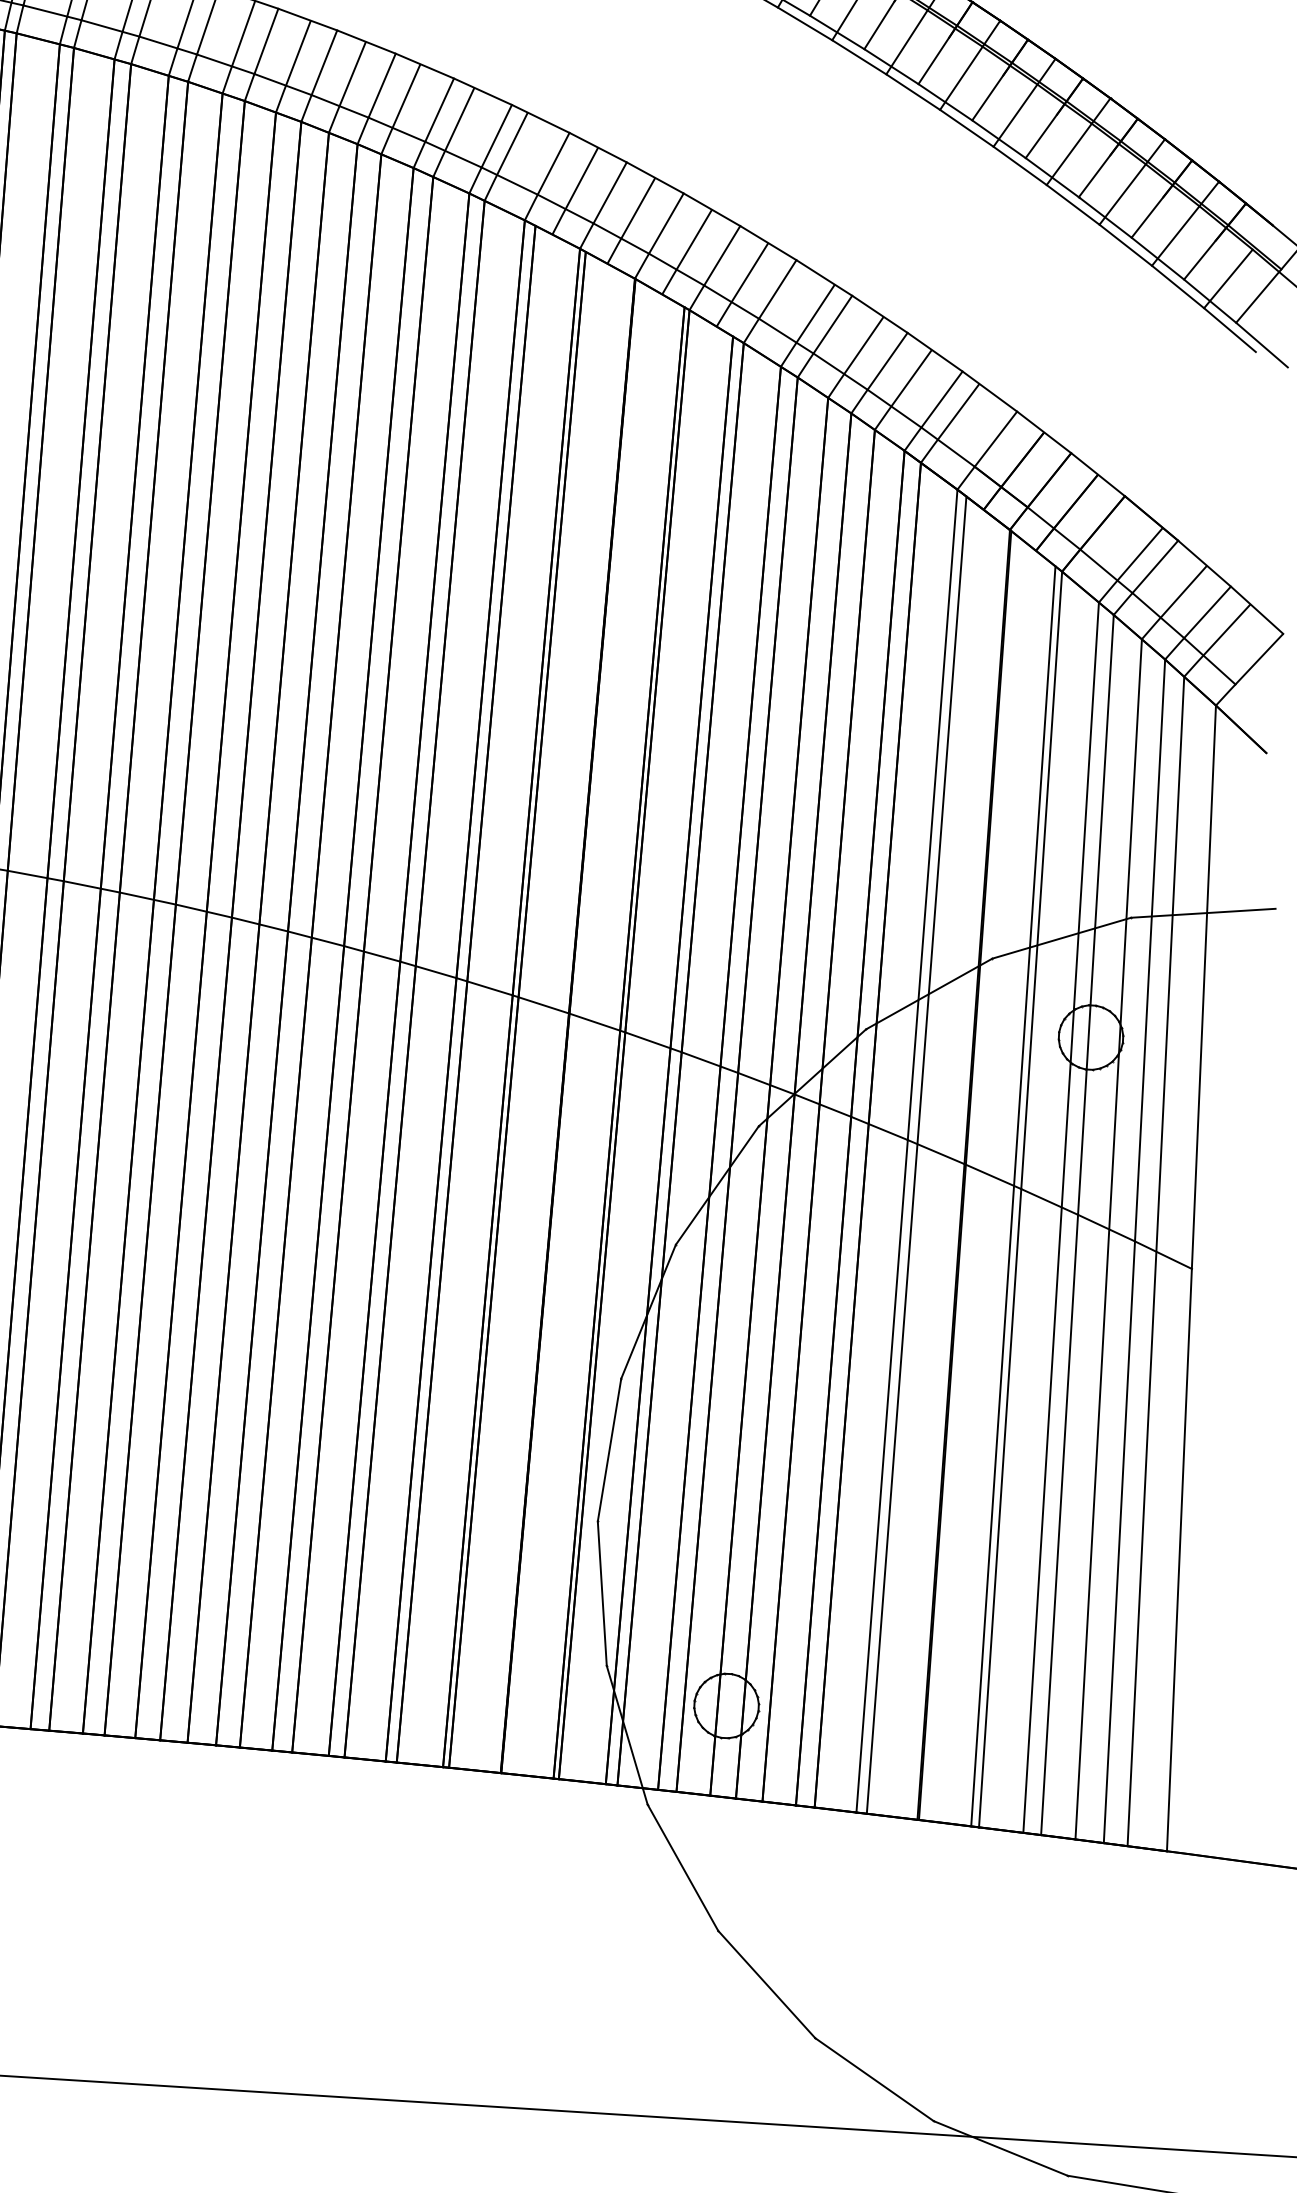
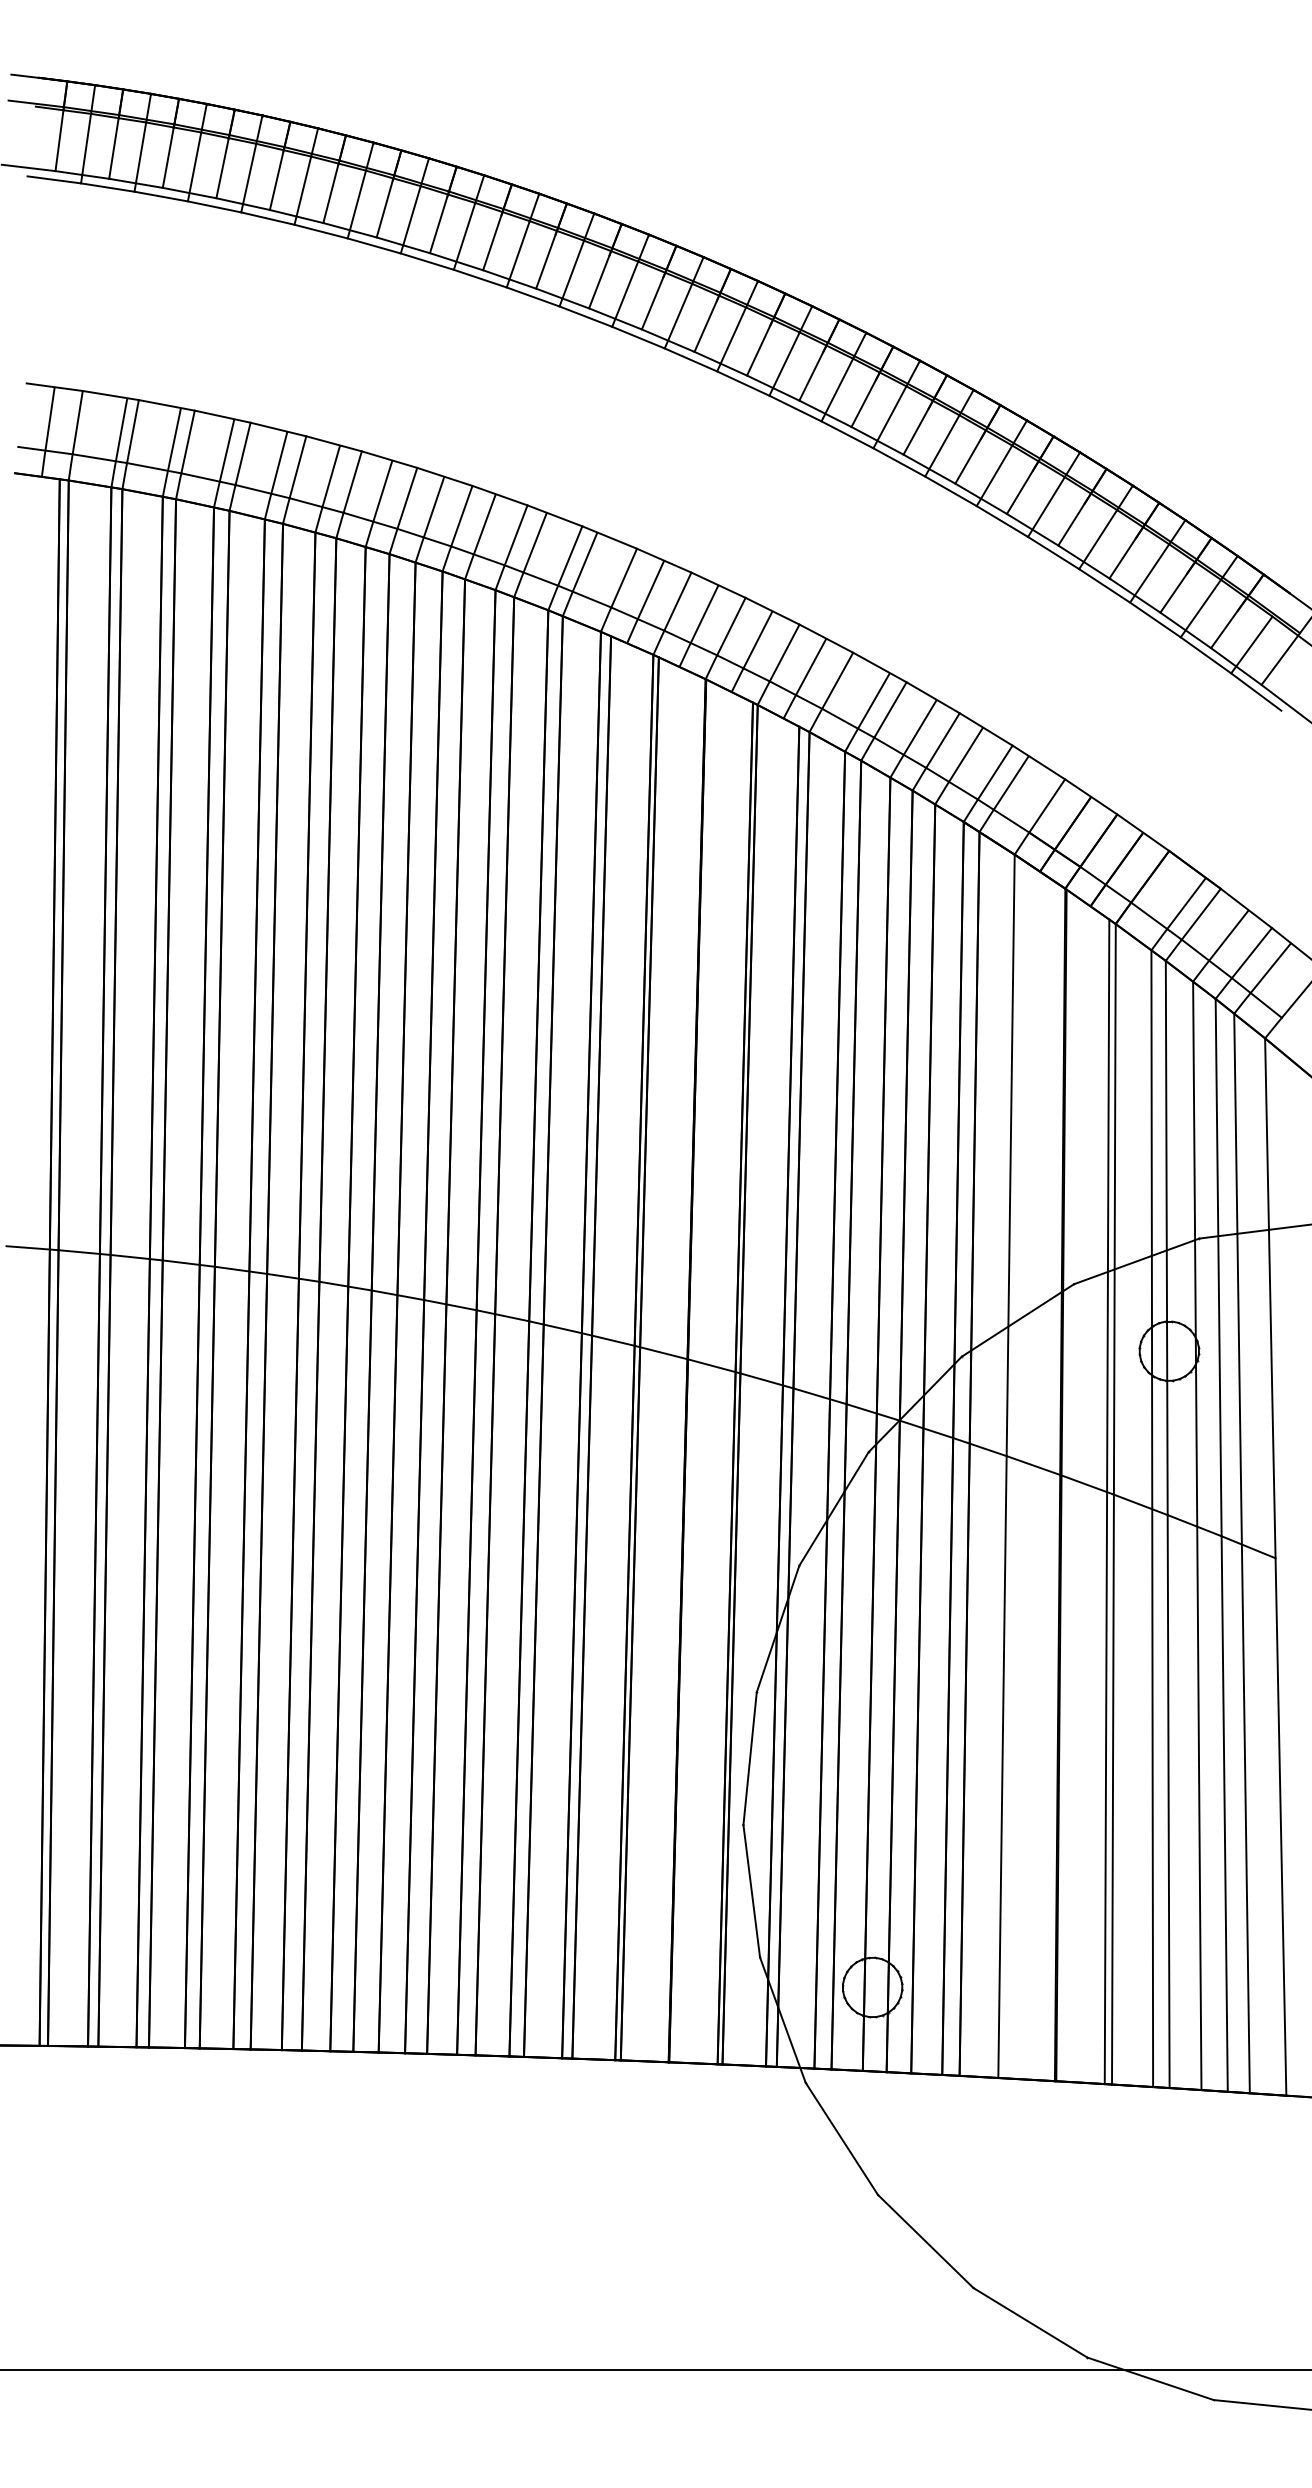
line: (916, 1155) -> (1015, 1469), removed

